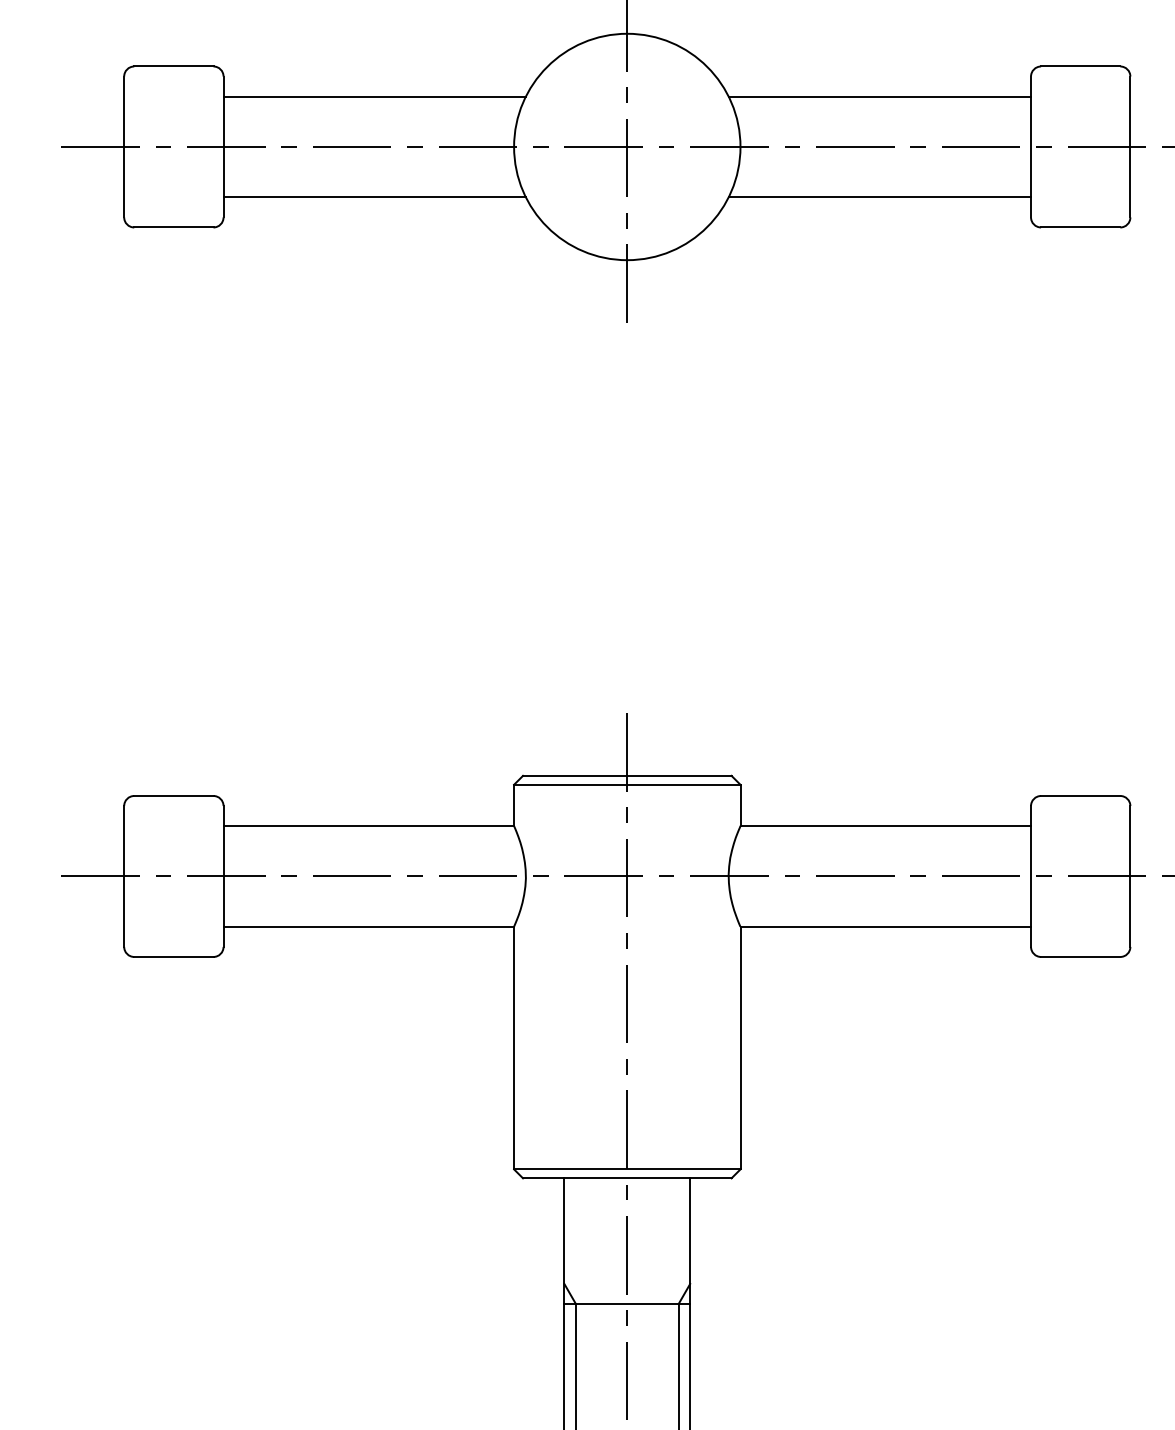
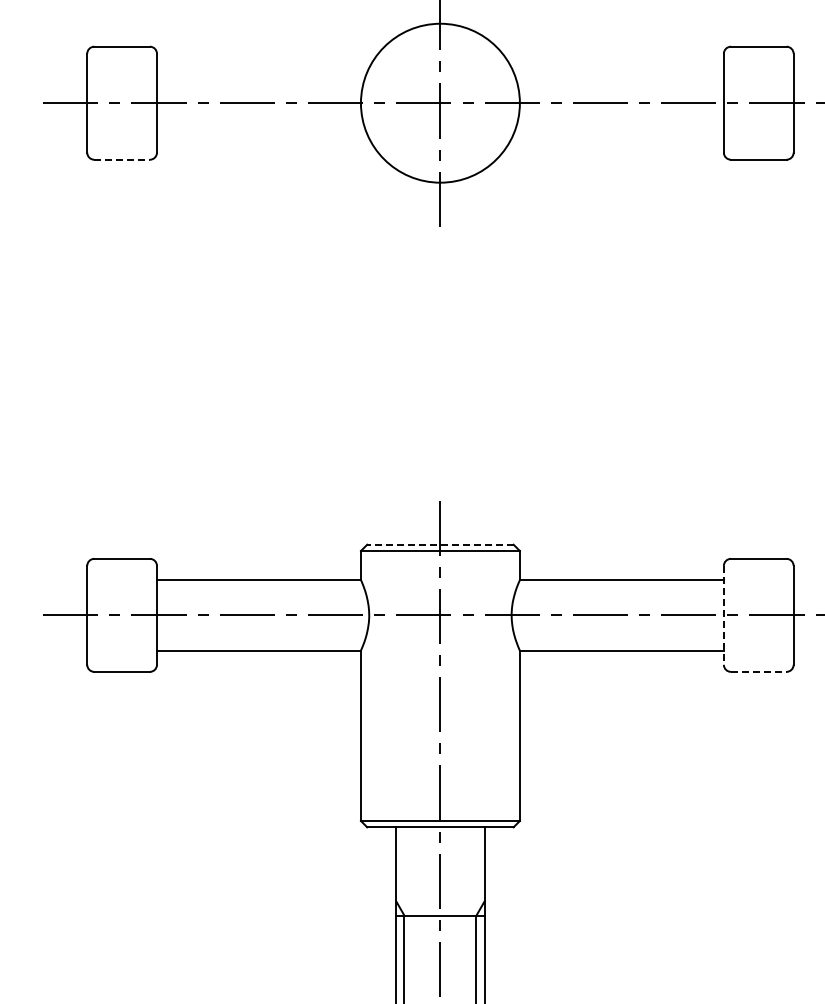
line: (375, 96) -> (263, 67), removed
line: (879, 96) -> (617, 67), removed
line: (375, 197) -> (263, 138), removed
line: (879, 197) -> (617, 138), removed
line: (174, 227) -> (122, 159), solid -> dashed
line: (625, 775) -> (439, 544), solid -> dashed
line: (1030, 876) -> (723, 615), solid -> dashed
line: (1080, 956) -> (758, 671), solid -> dashed

